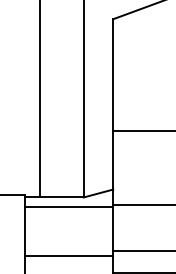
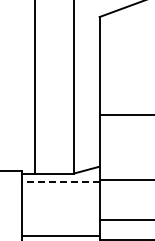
line: (68, 207) -> (60, 182), solid -> dashed
line: (68, 256) -> (60, 236), moved

